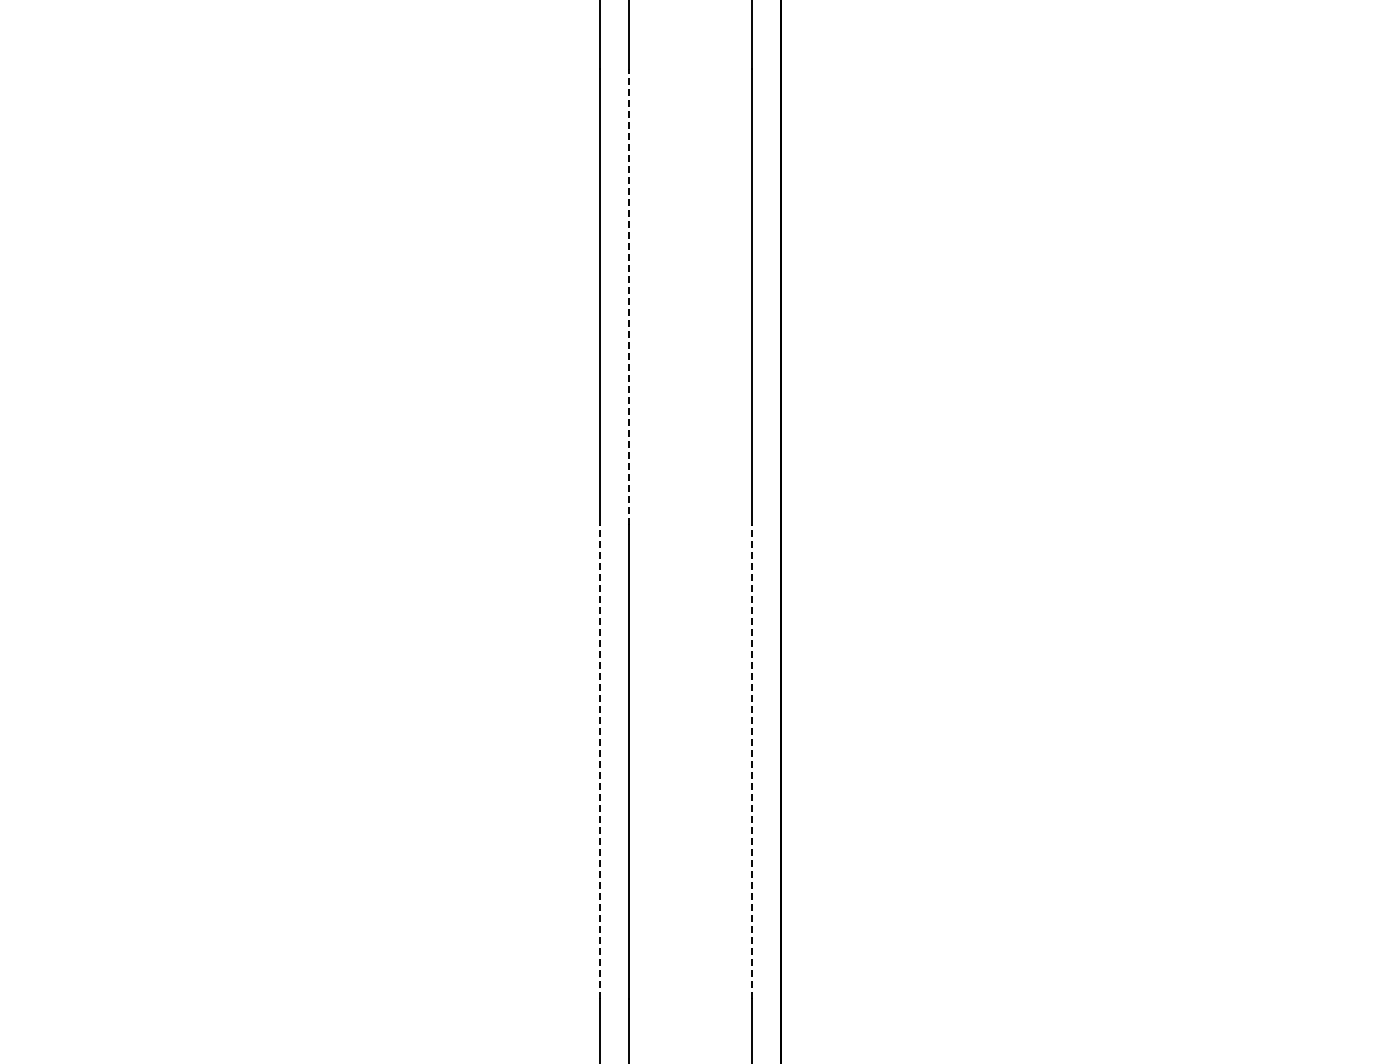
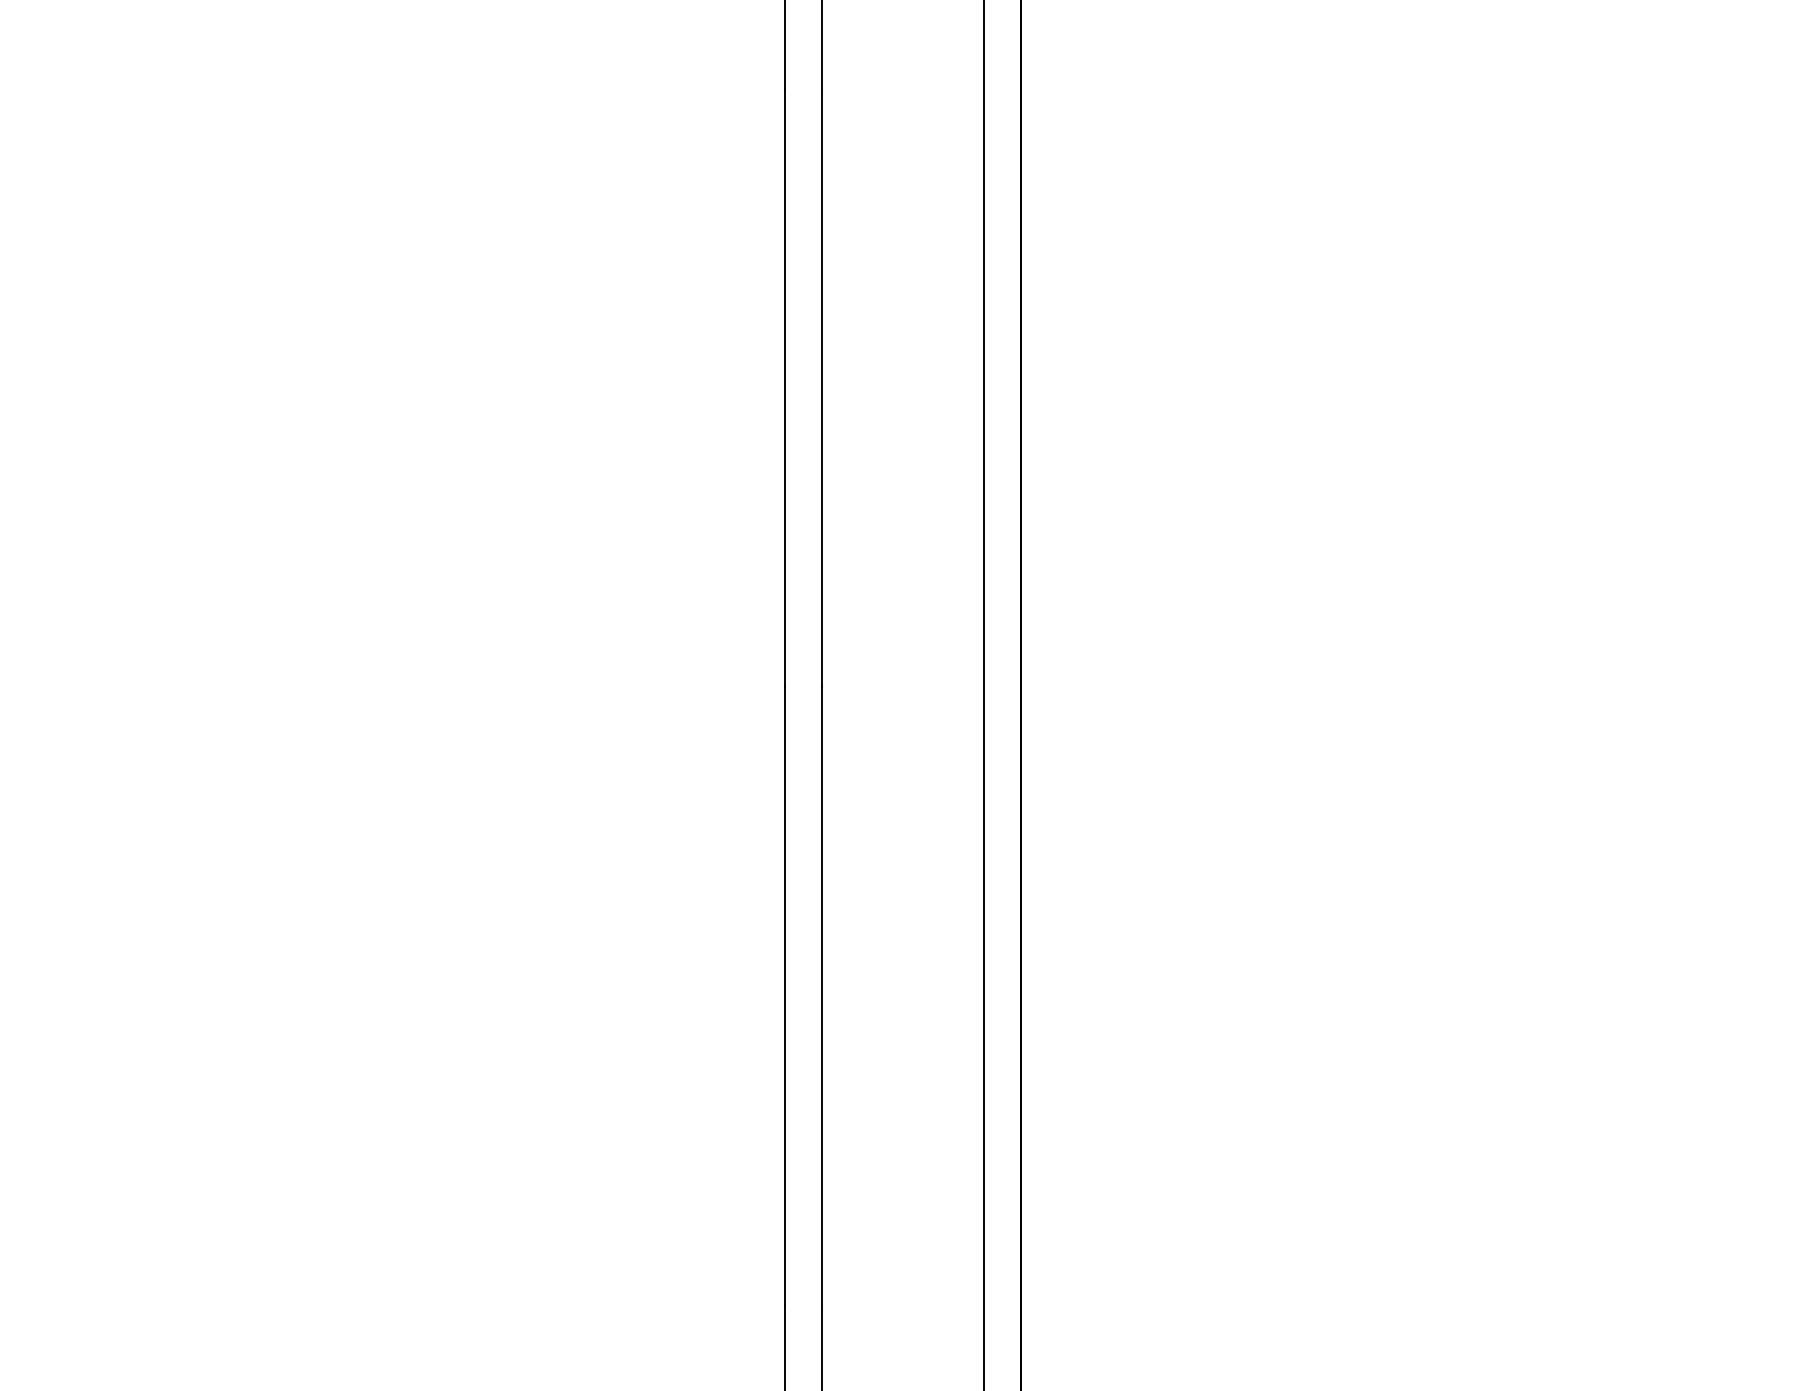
line: (628, 296) -> (821, 387), dashed -> solid
line: (600, 762) -> (785, 996), dashed -> solid
line: (752, 762) -> (984, 996), dashed -> solid

